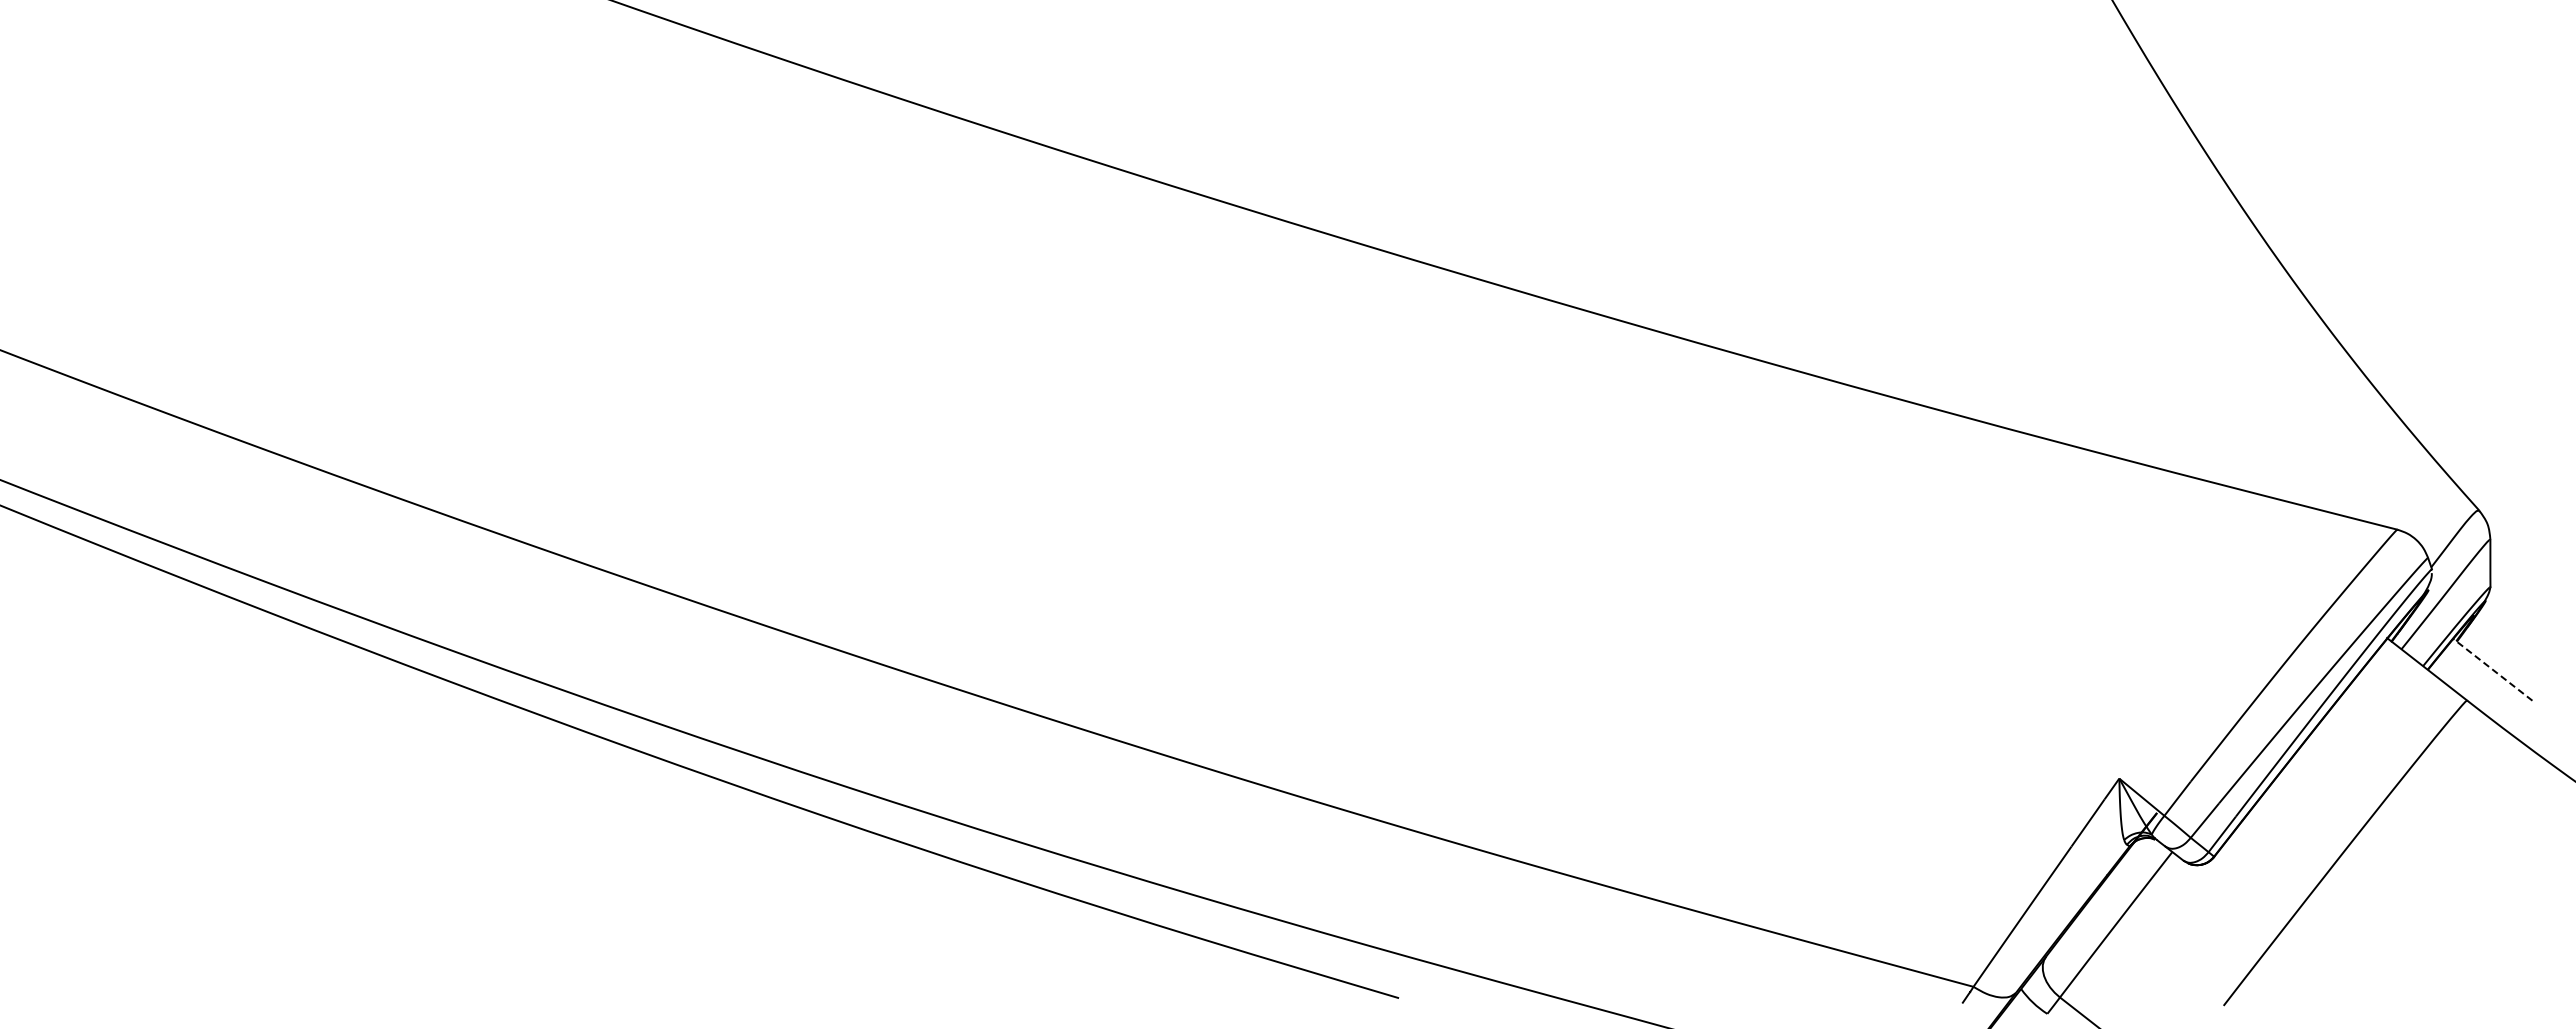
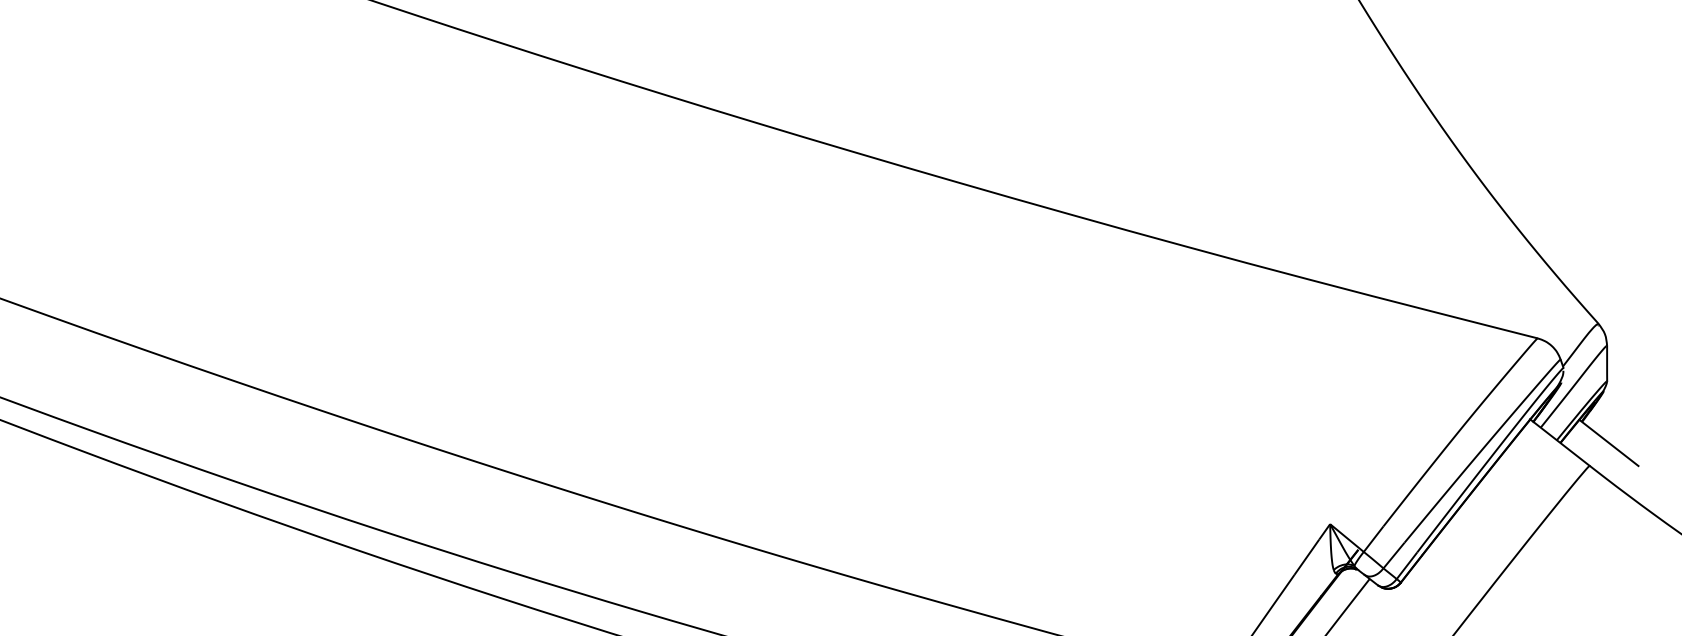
line: (2492, 669) -> (1608, 442), dashed -> solid

